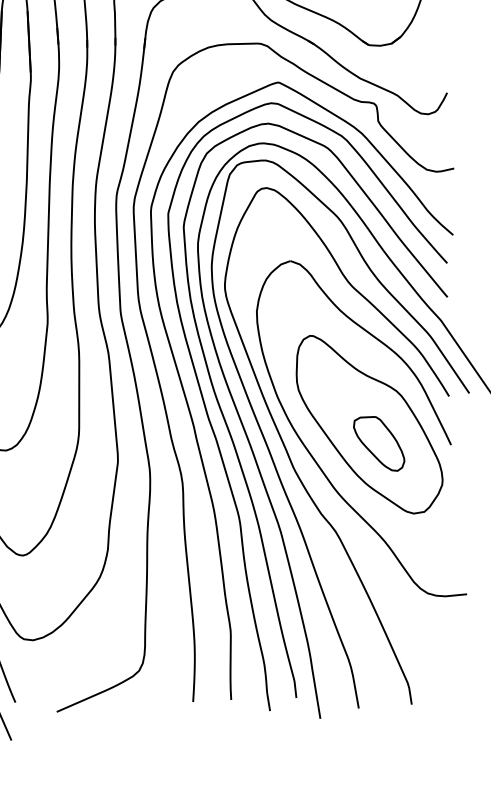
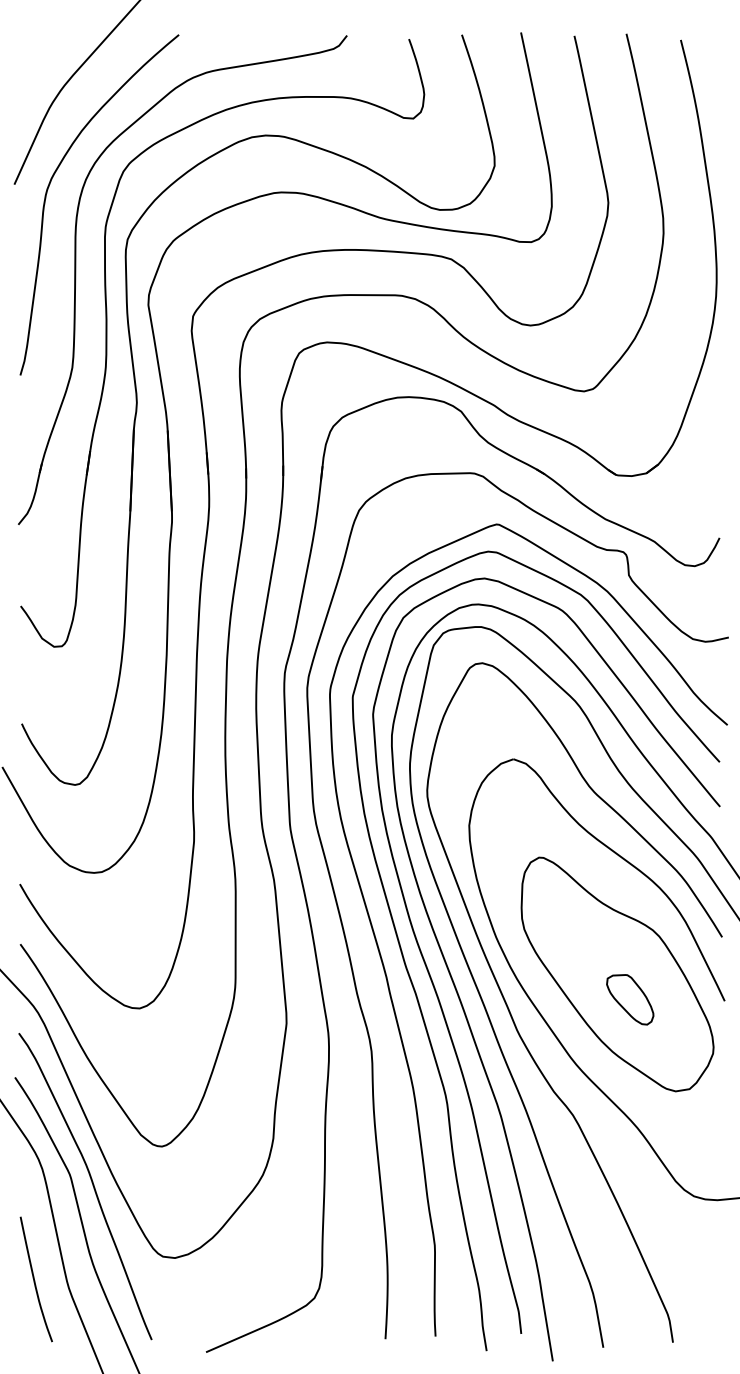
part: (379, 443) -> (630, 999), size x0.7

